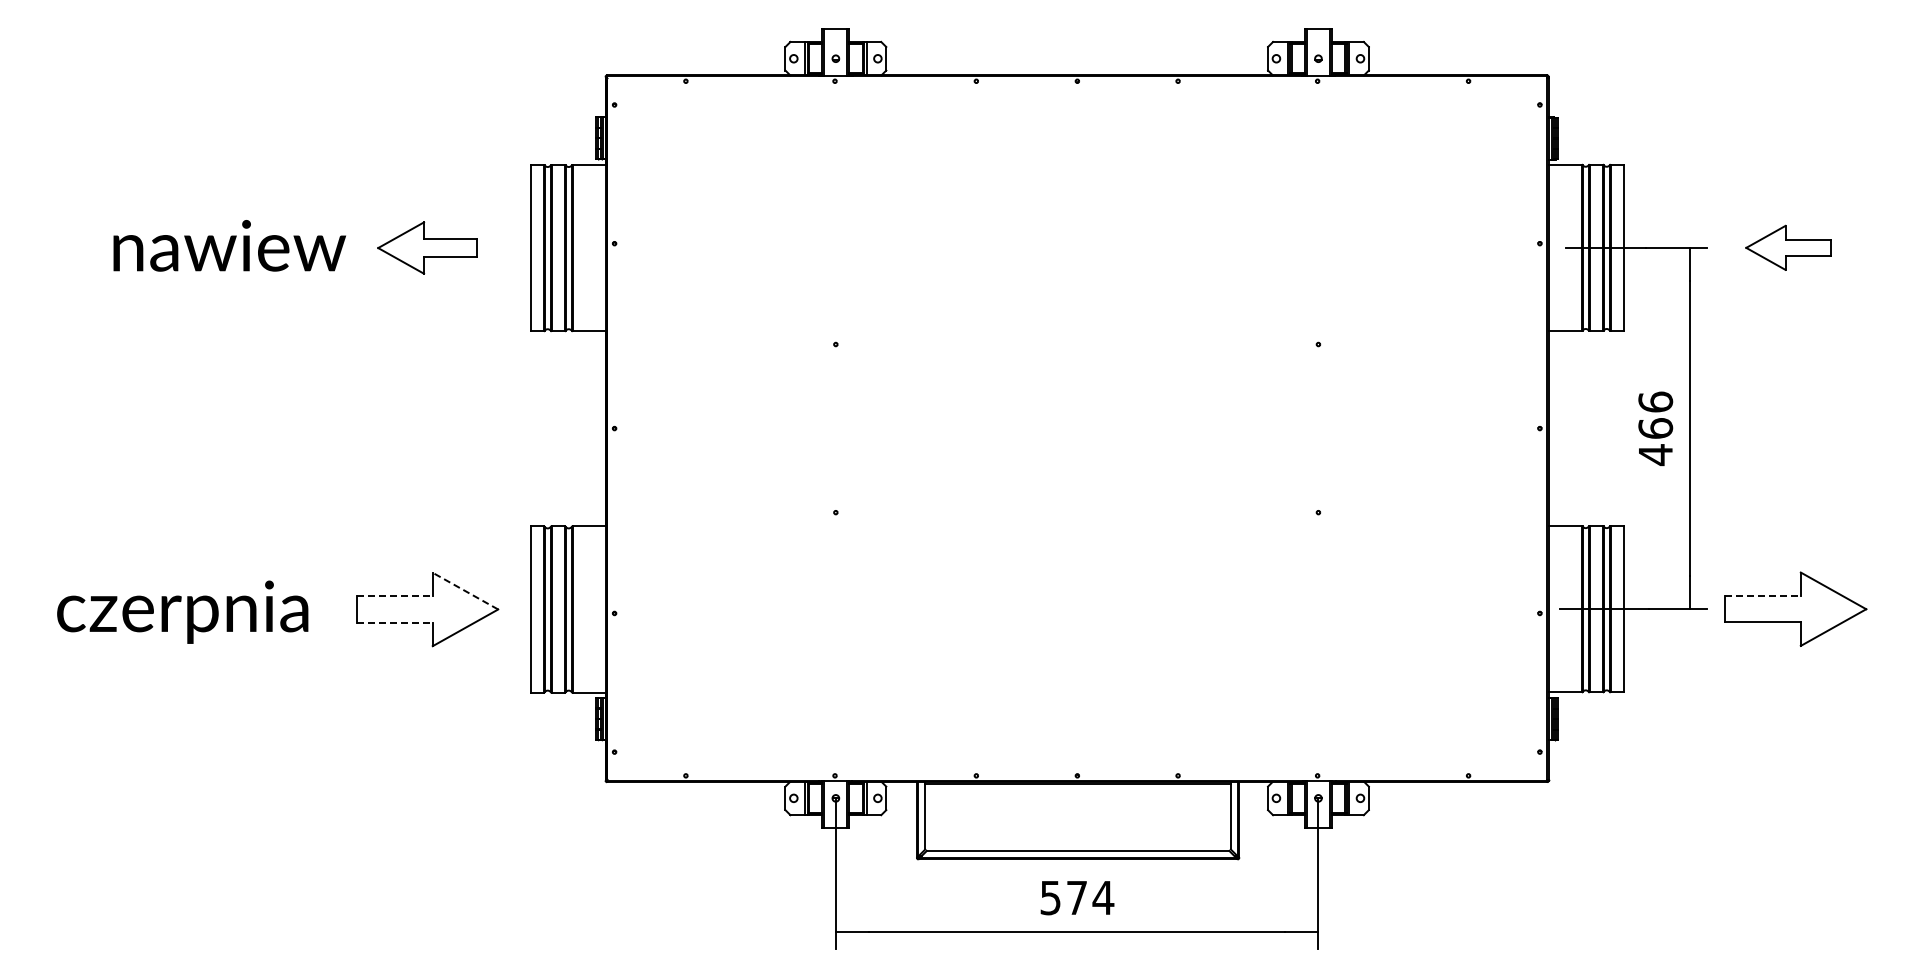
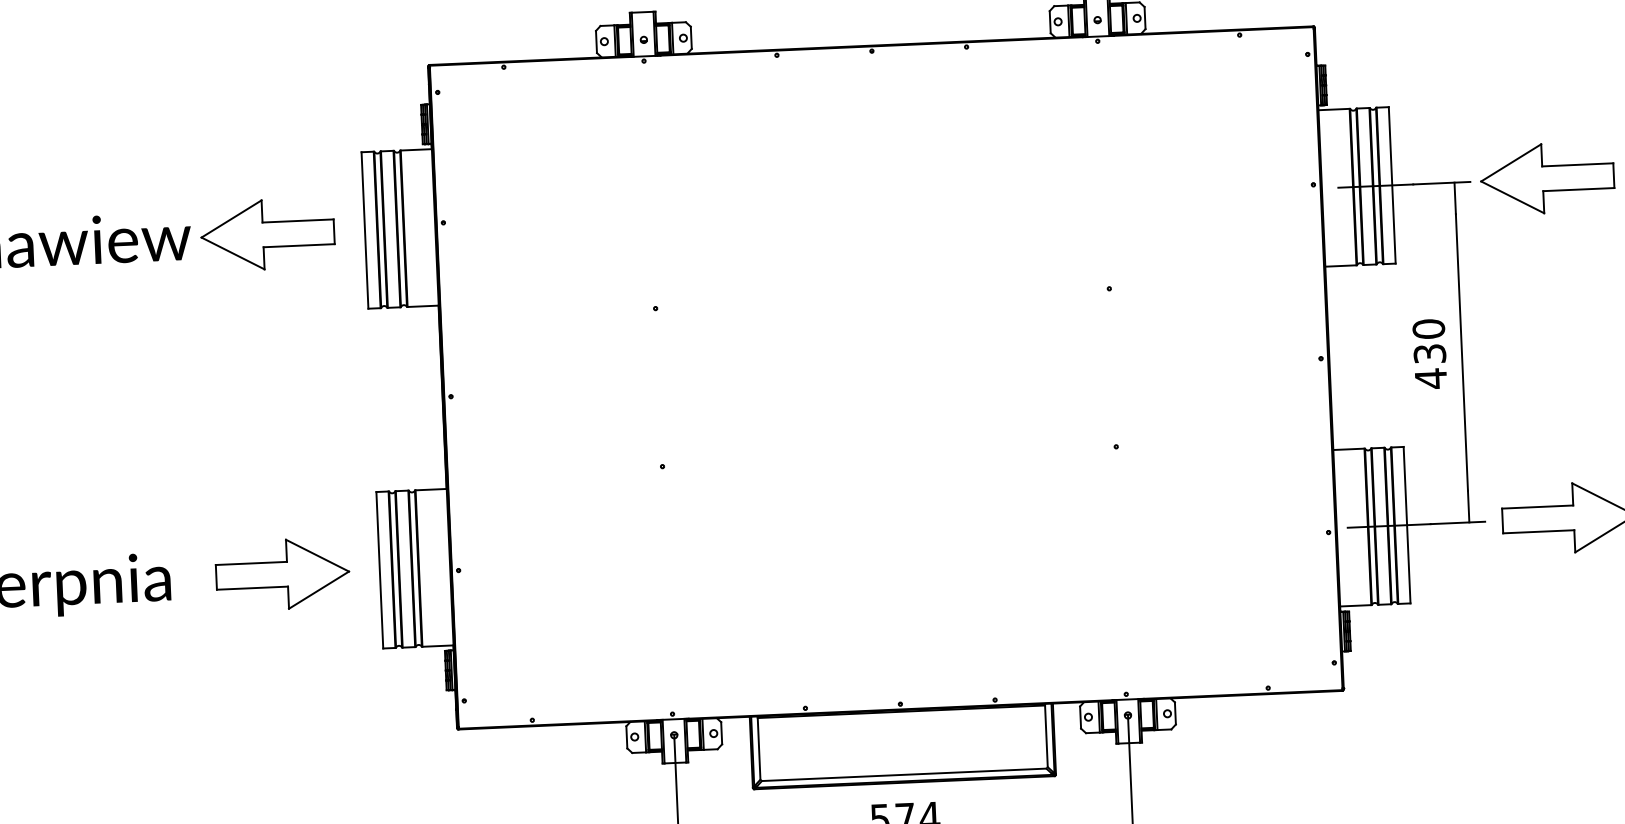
part: (427, 247) -> (267, 234), size x1.43
part: (1788, 247) -> (1547, 178), size x1.67
text: (1655, 414) -> (1429, 340), 466 -> 430
line: (465, 591) -> (317, 556), dashed -> solid
line: (394, 596) -> (251, 563), dashed -> solid
line: (1763, 596) -> (1538, 507), dashed -> solid
line: (394, 622) -> (252, 588), dashed -> solid

